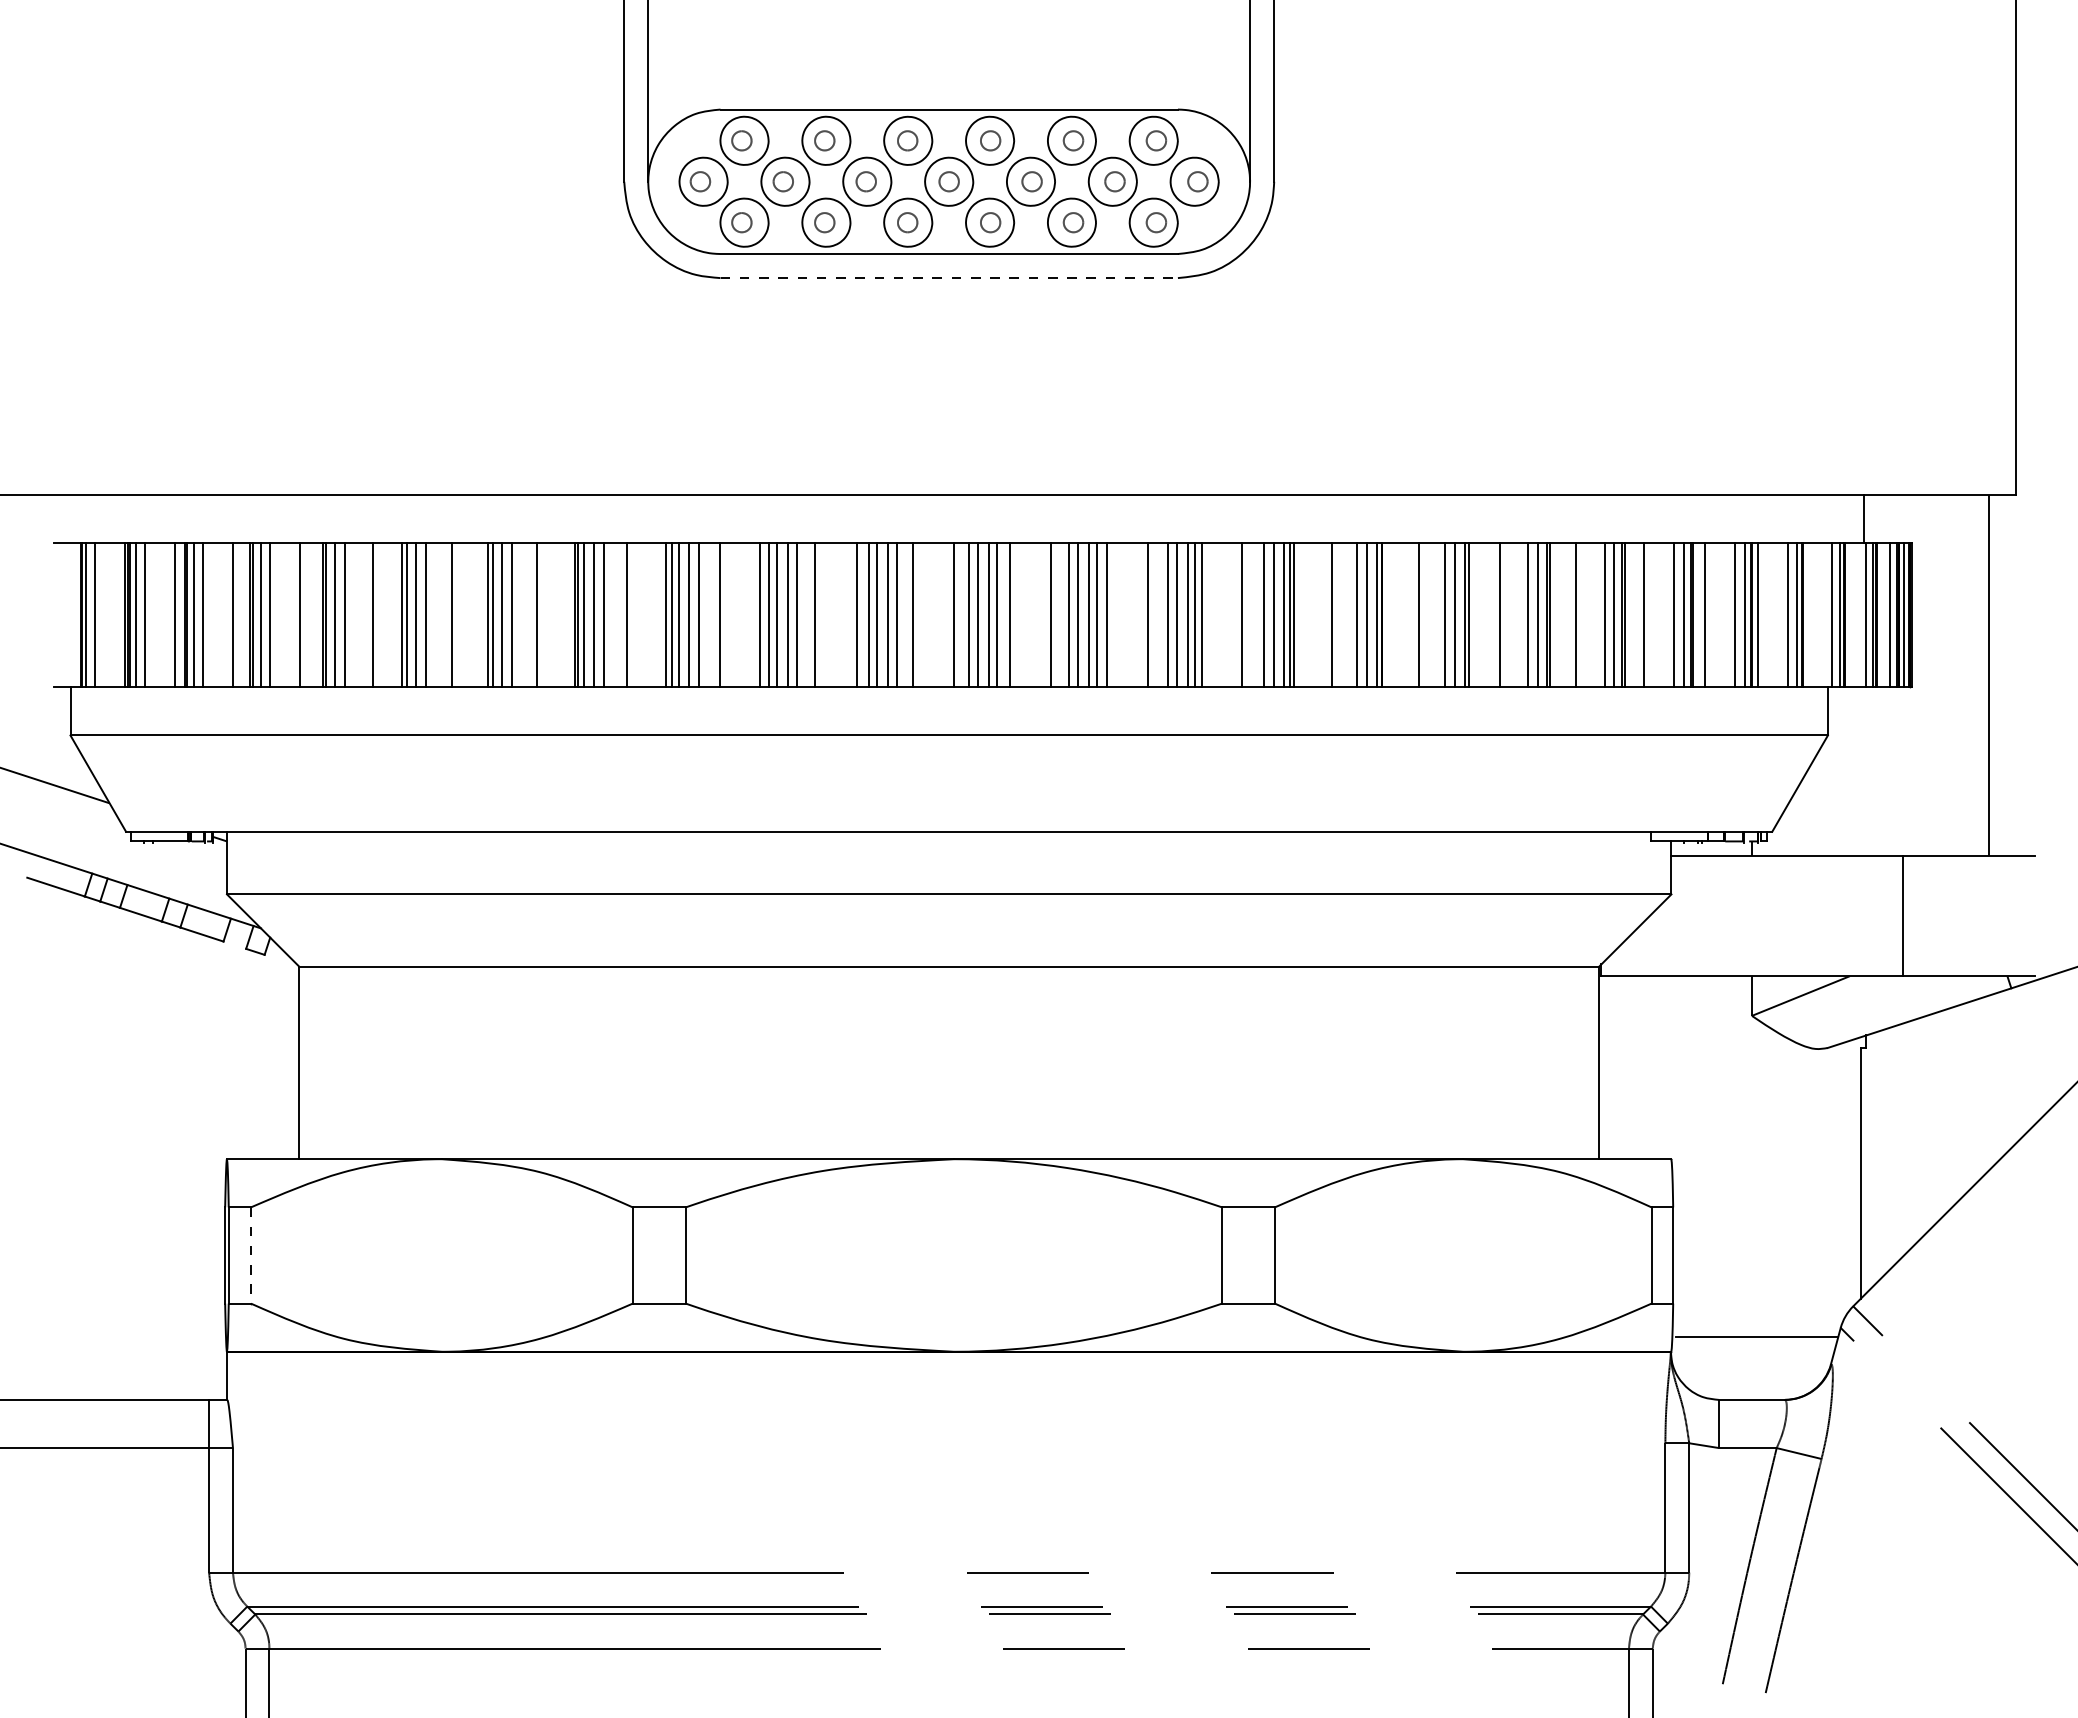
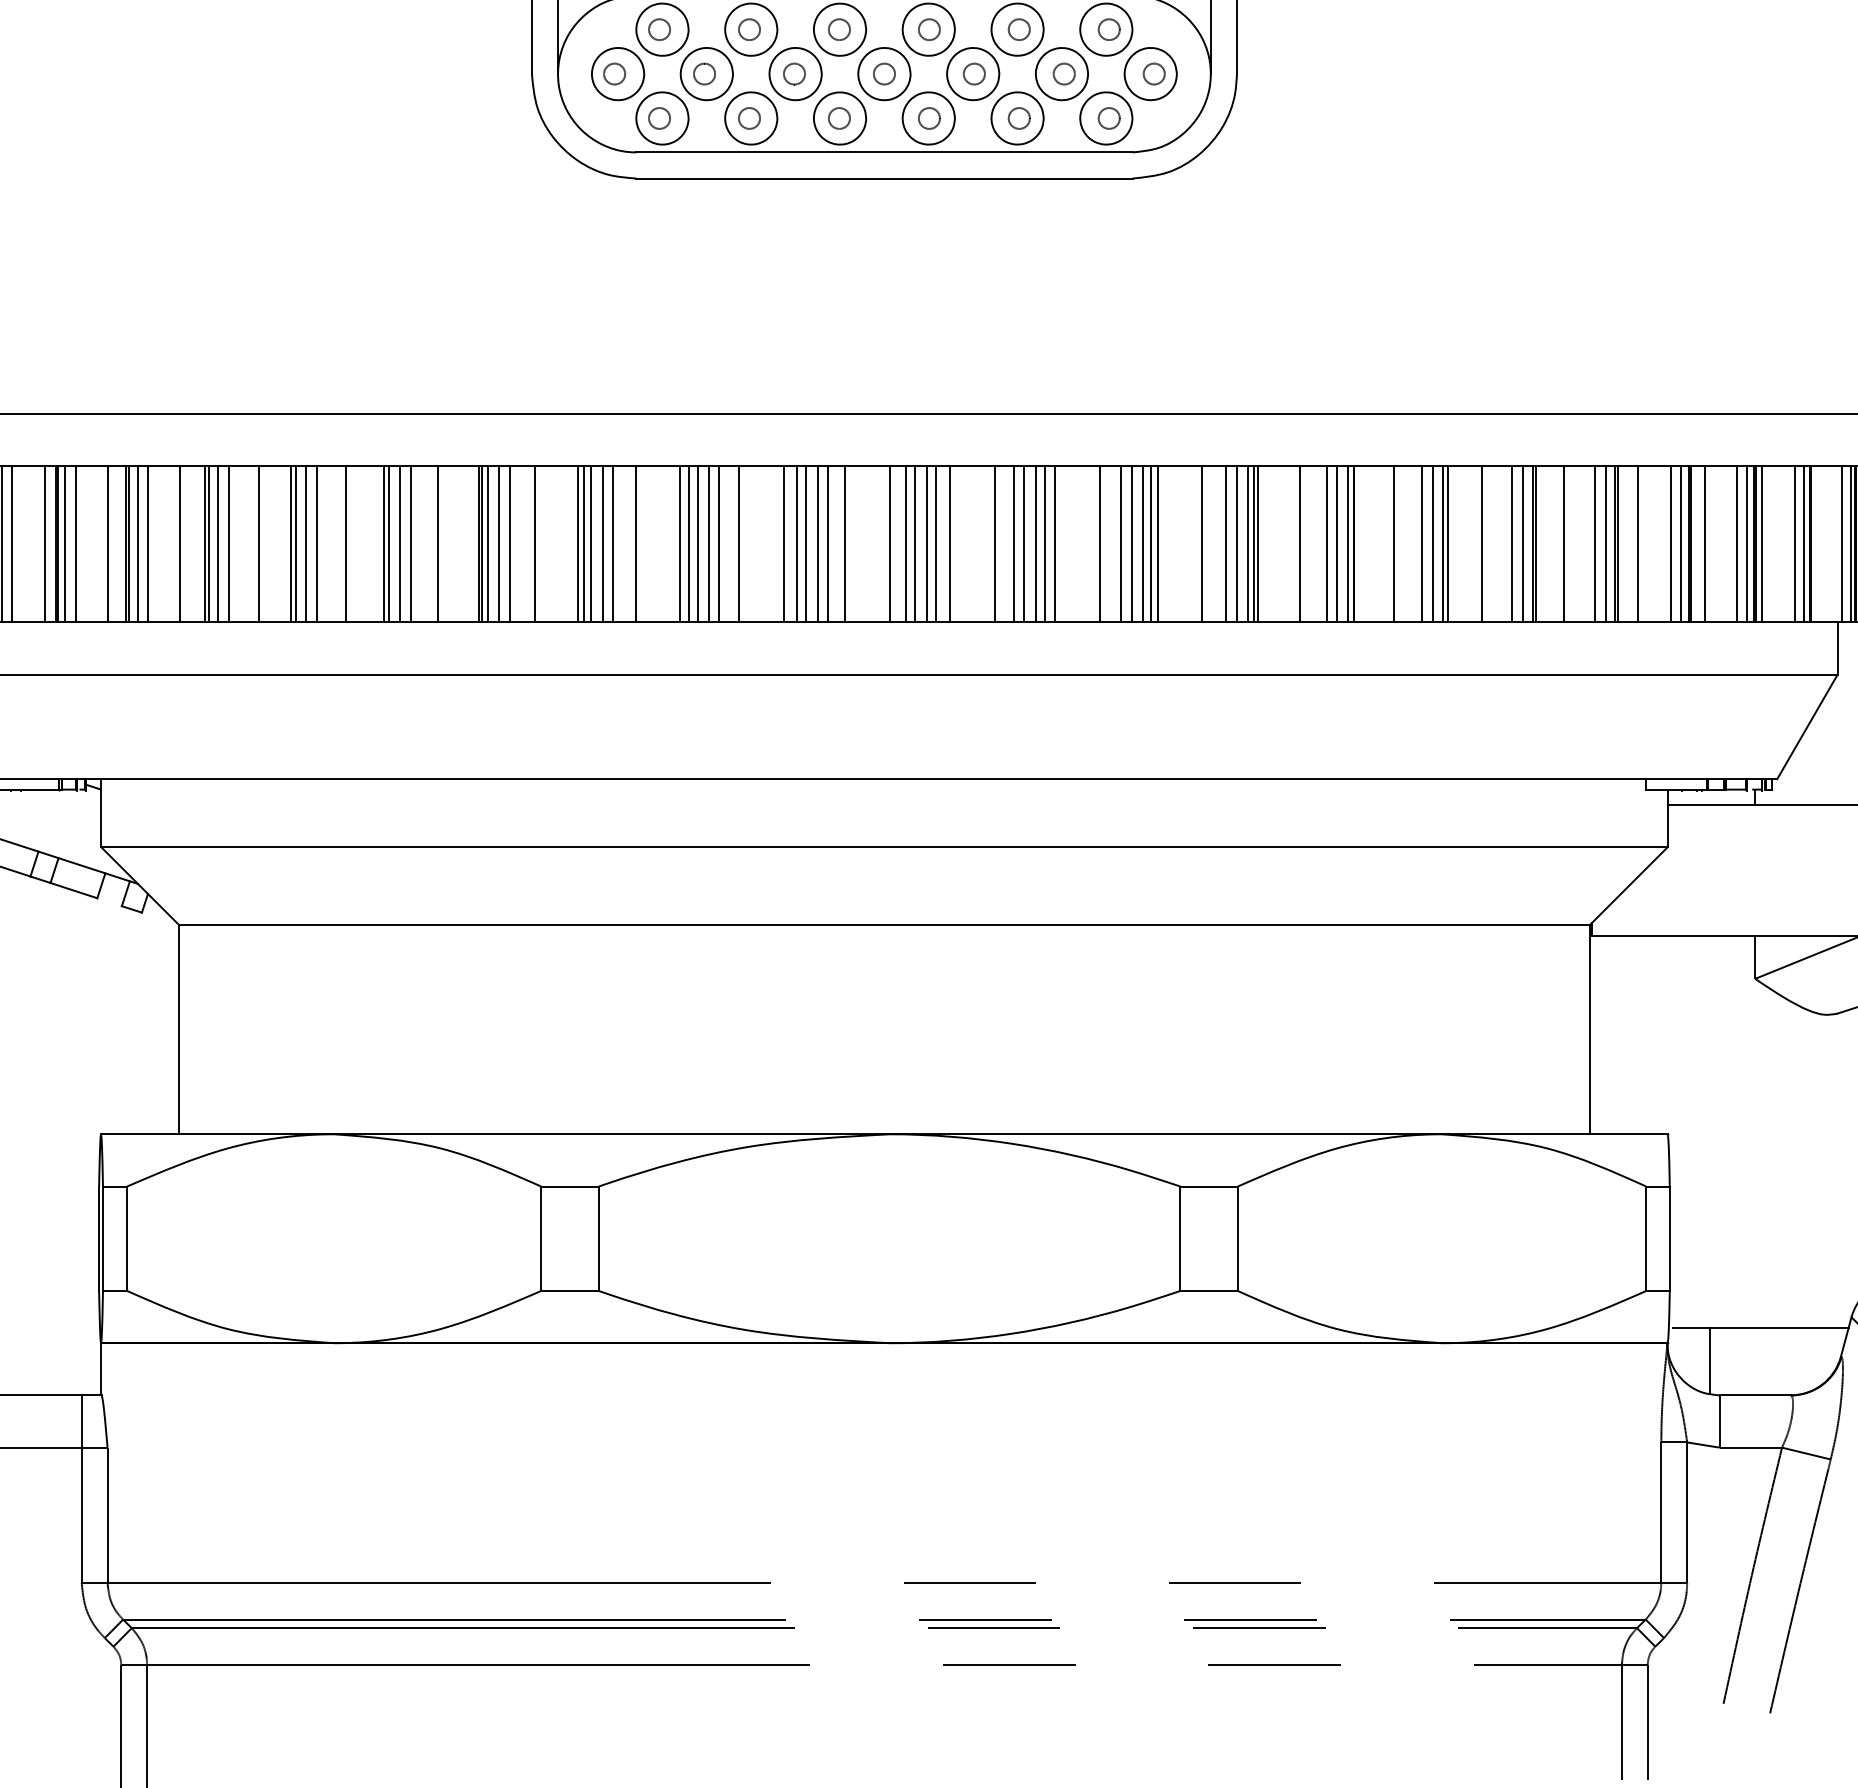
line: (949, 278) -> (884, 179), dashed -> solid
line: (251, 1255) -> (127, 1238), dashed -> solid
line: (1709, 1367) -> (1709, 1360), added

